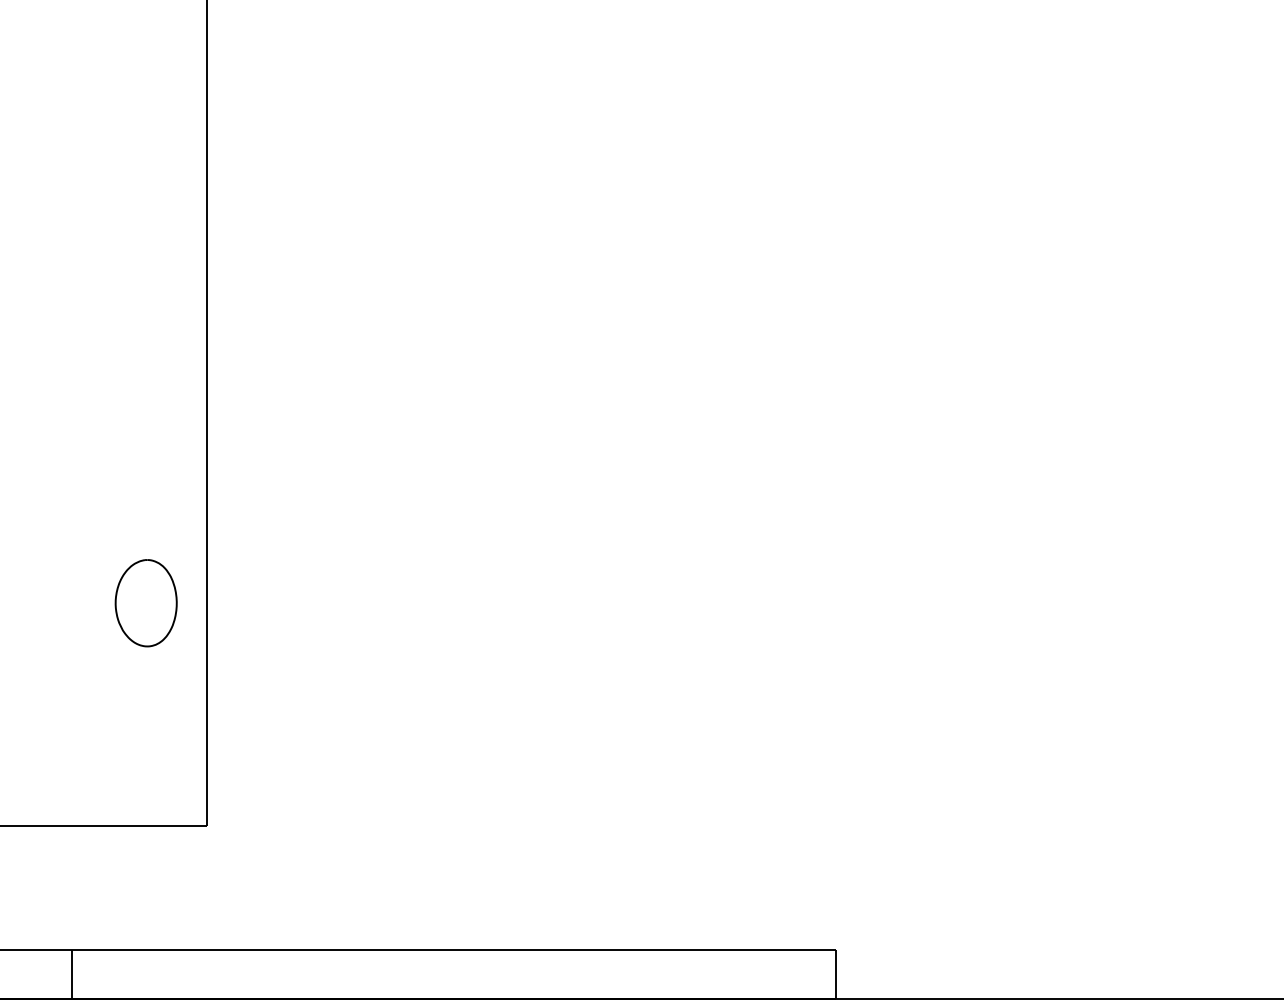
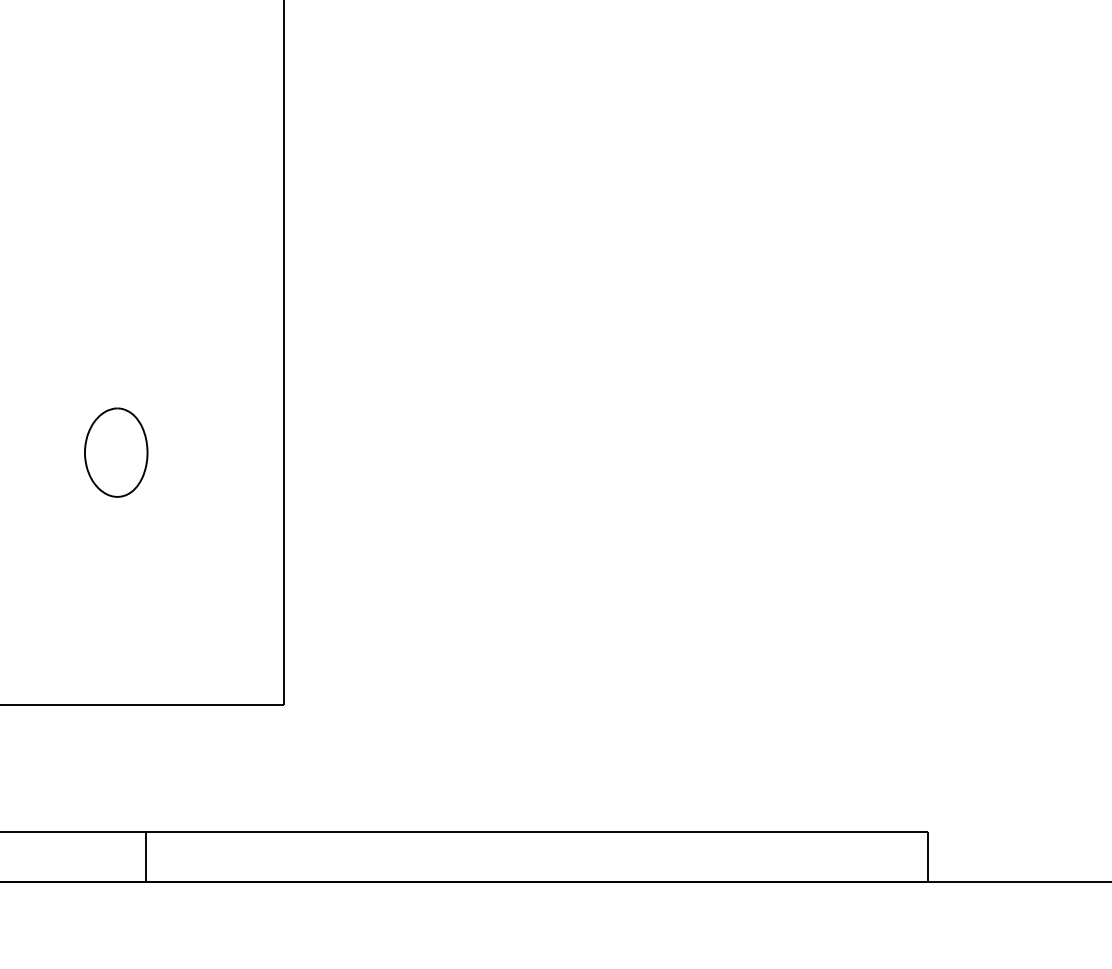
part: (145, 603) -> (115, 452), moved

